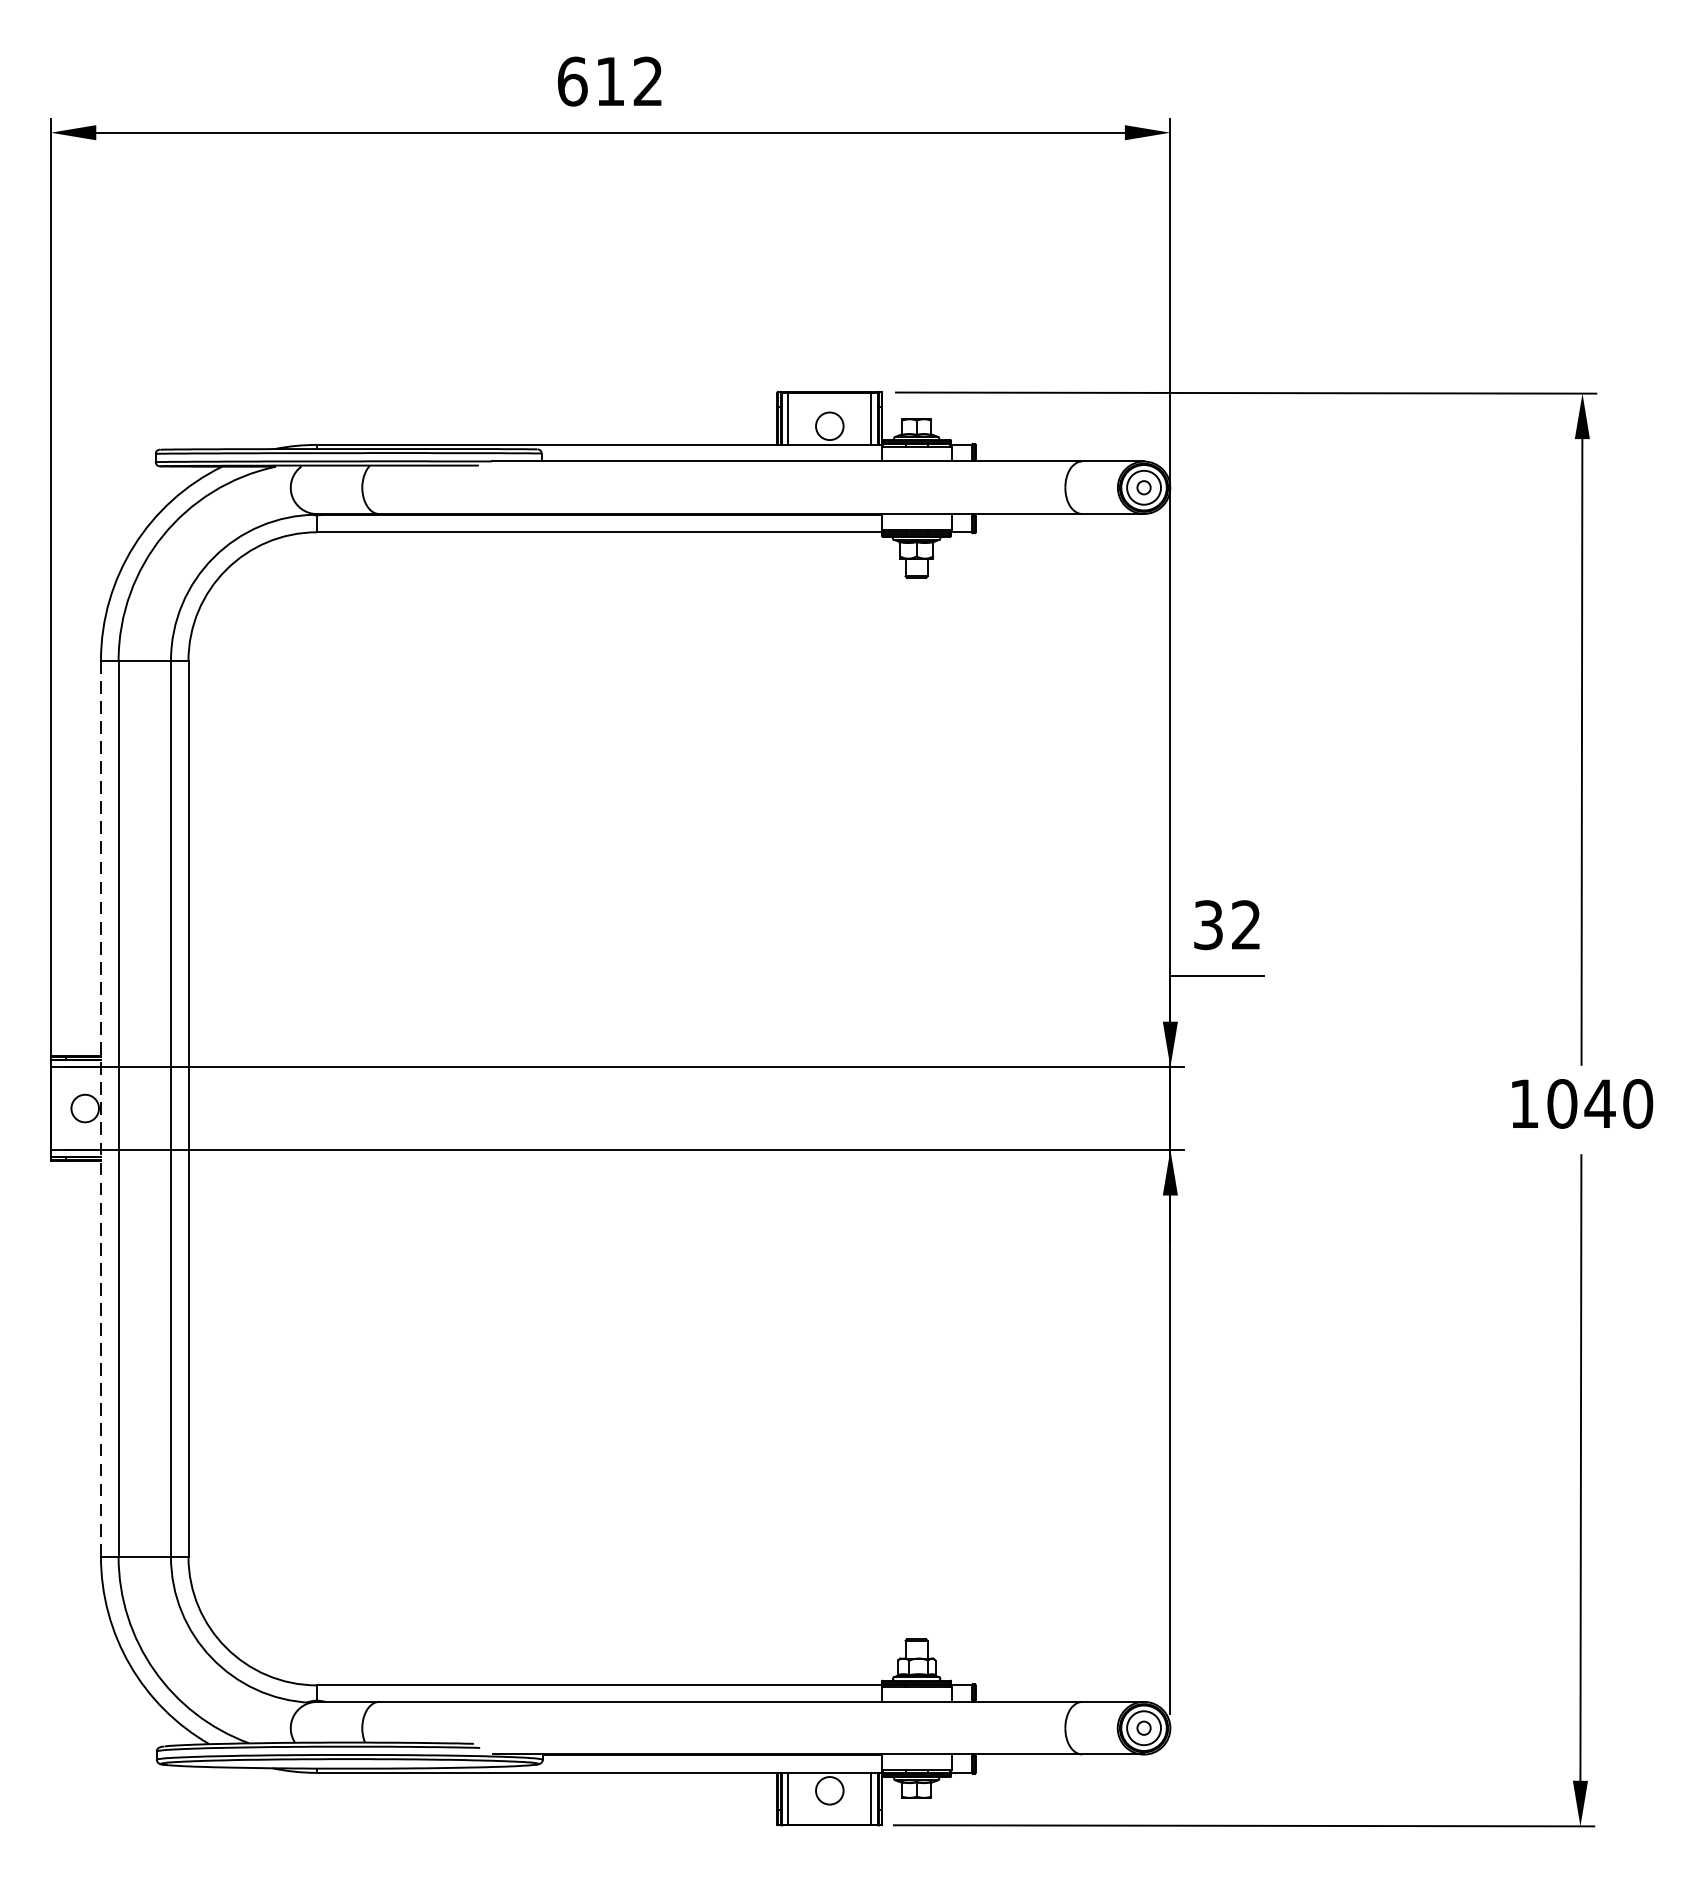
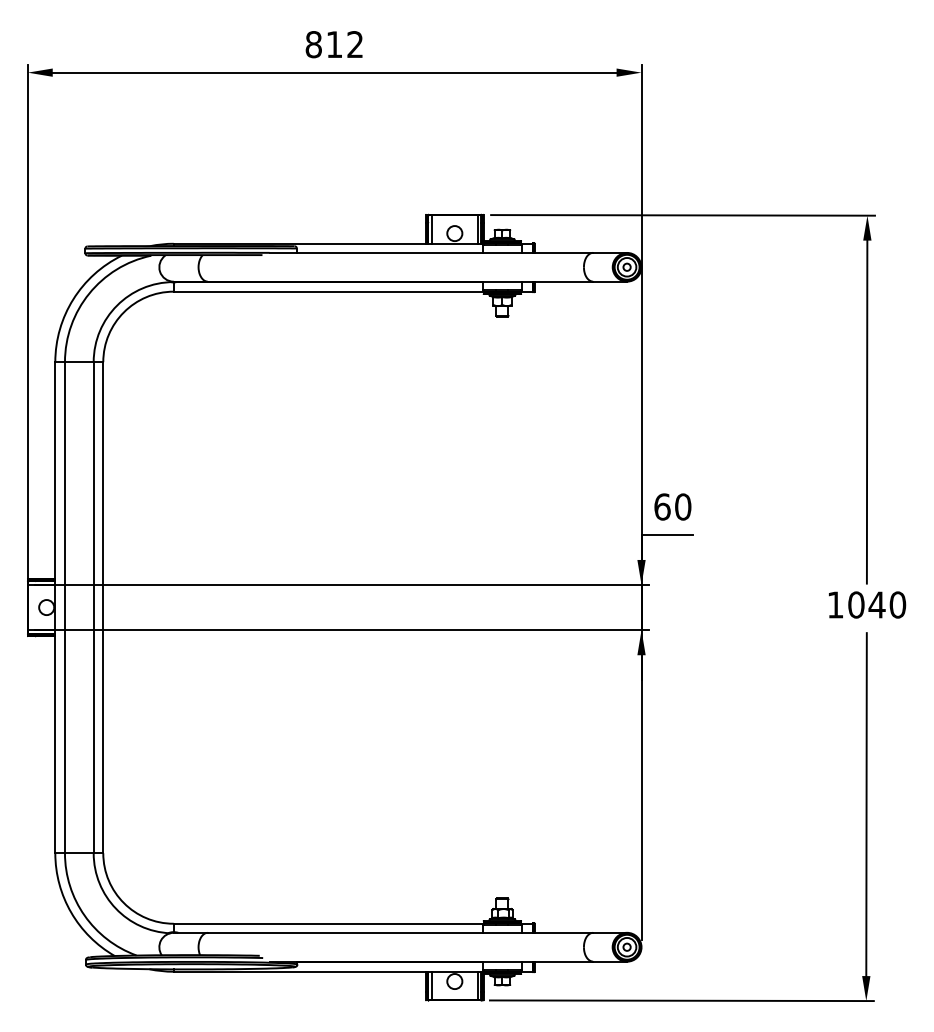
text: (571, 81) -> (313, 44), 612 -> 812
text: (1226, 924) -> (672, 506), 32 -> 60
line: (101, 1108) -> (55, 607), dashed -> solid

